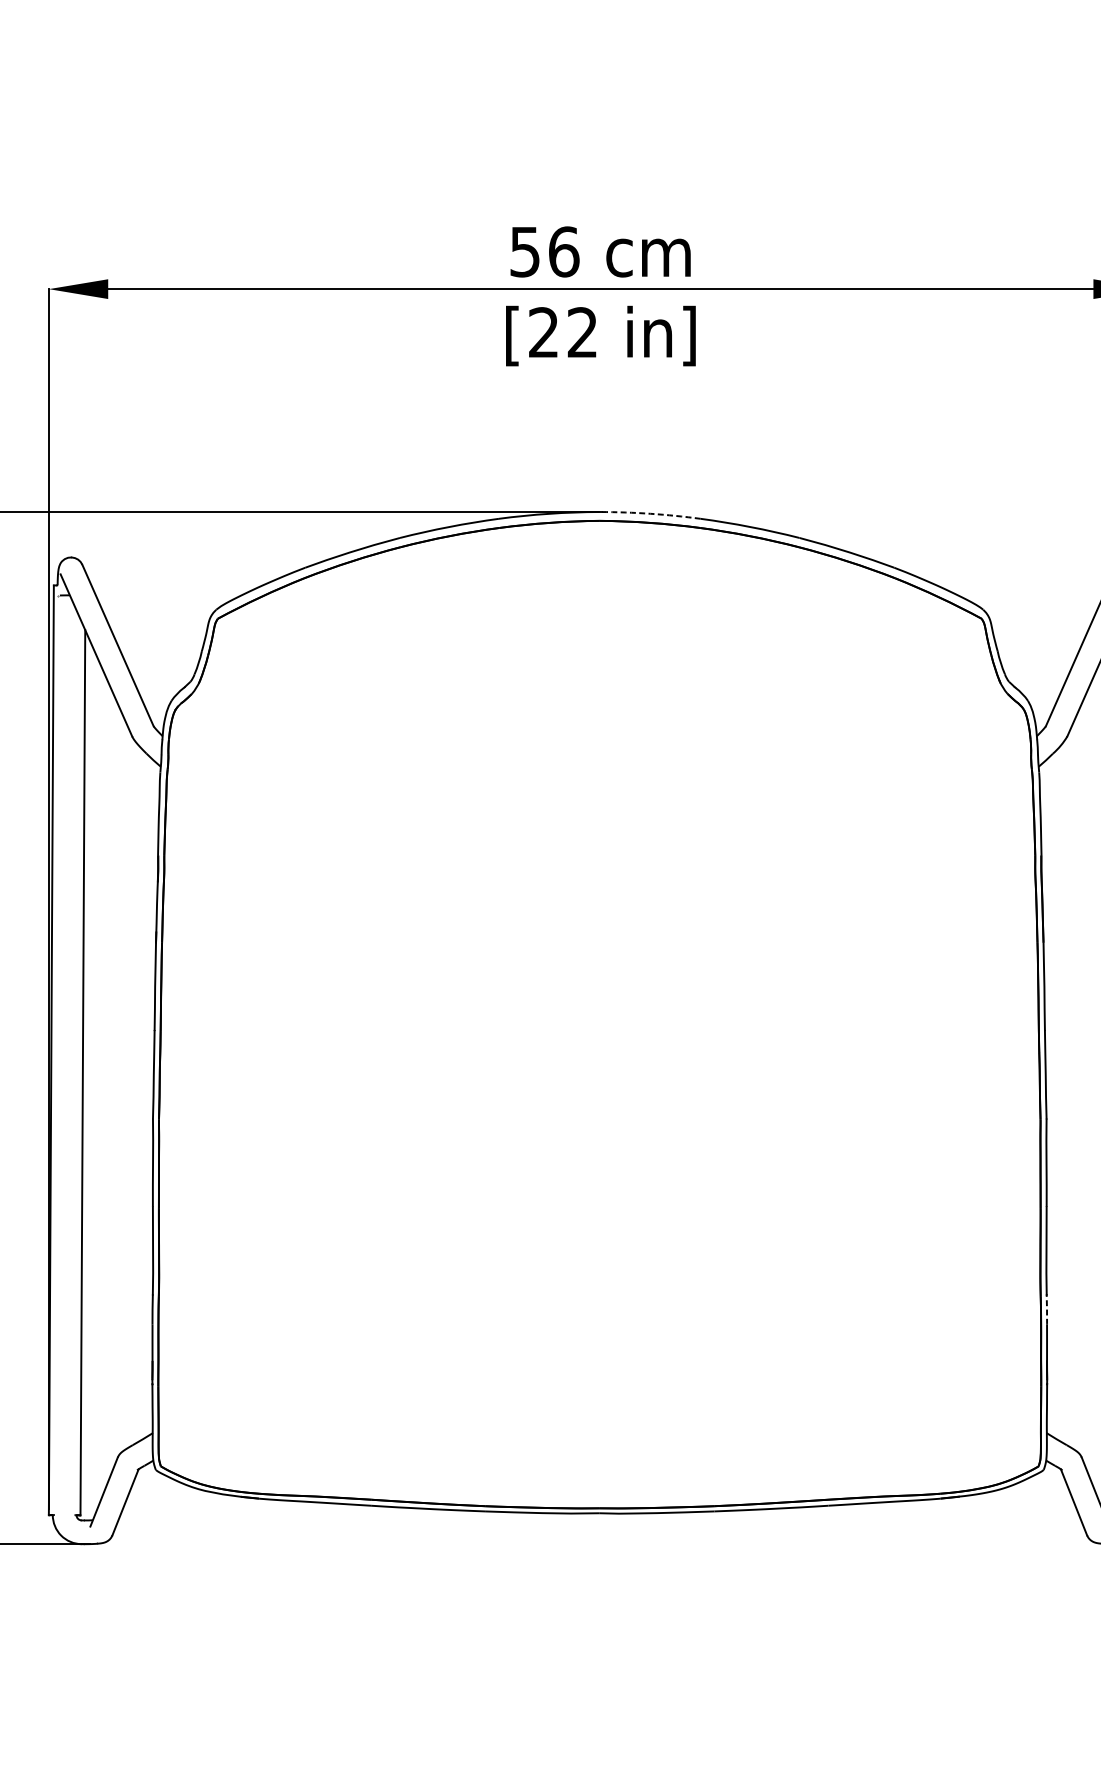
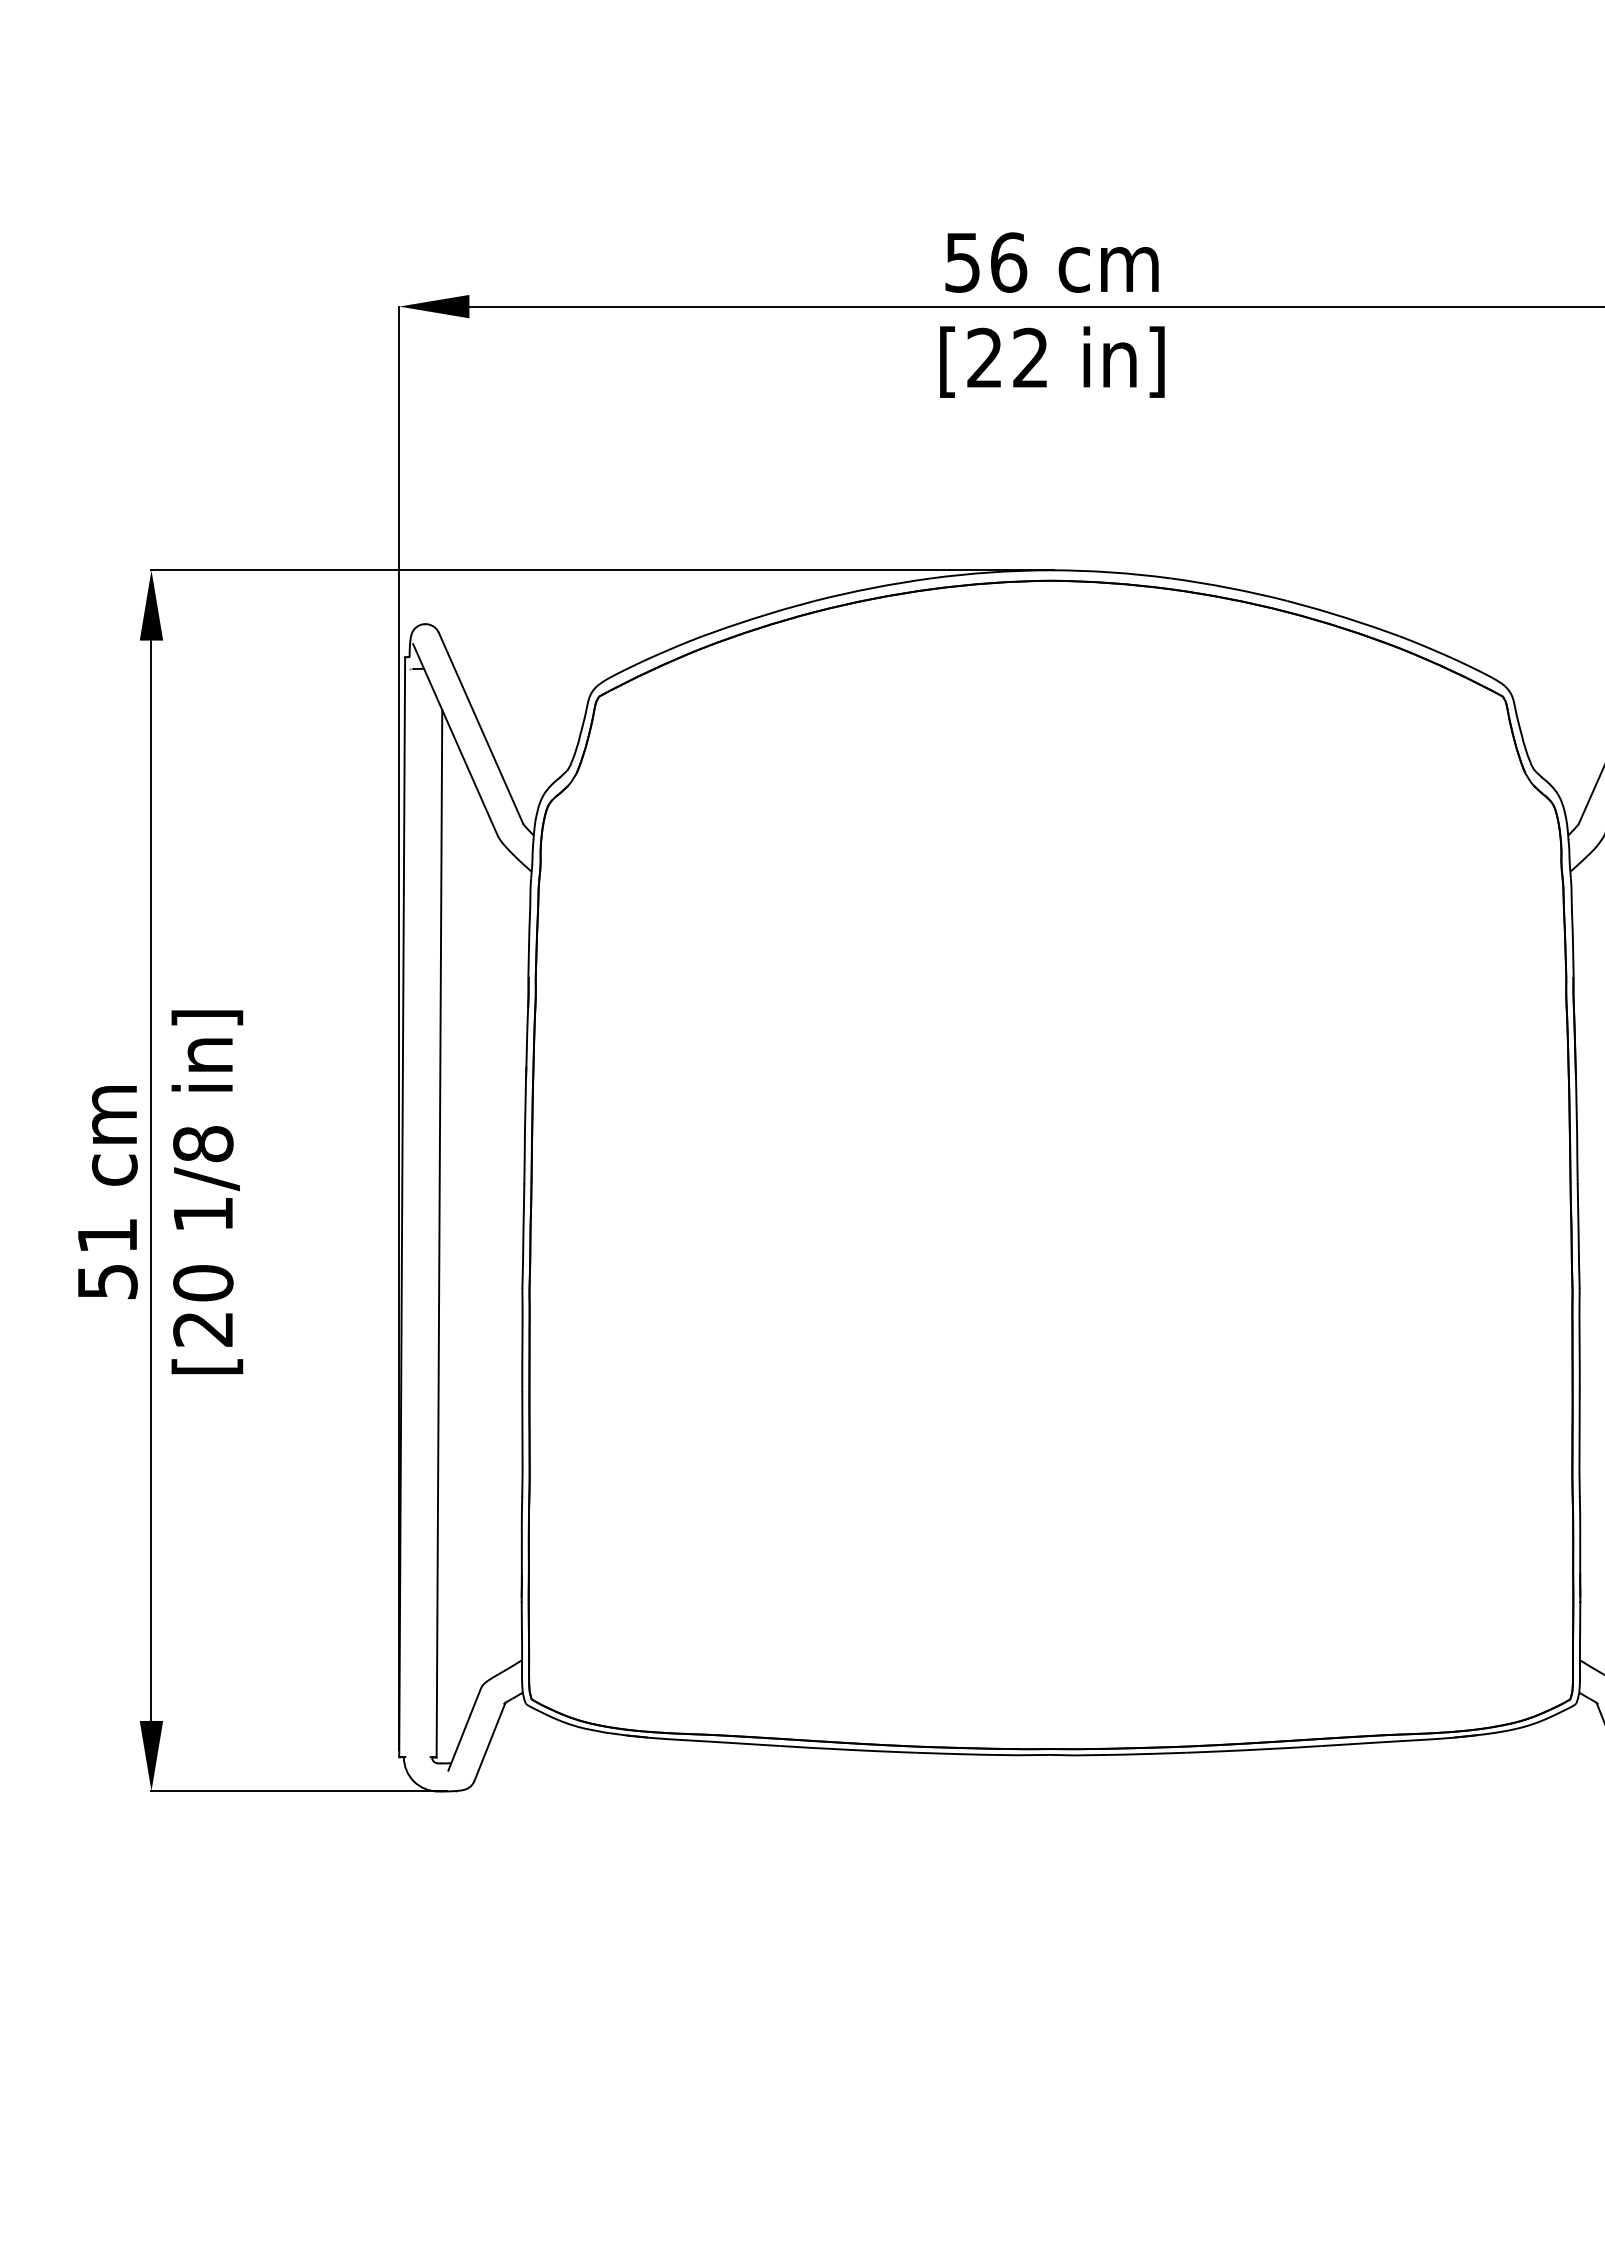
arc: (650, 513) -> (1110, 572), dashed -> solid
line: (1047, 1310) -> (1580, 1514), dashed -> solid

